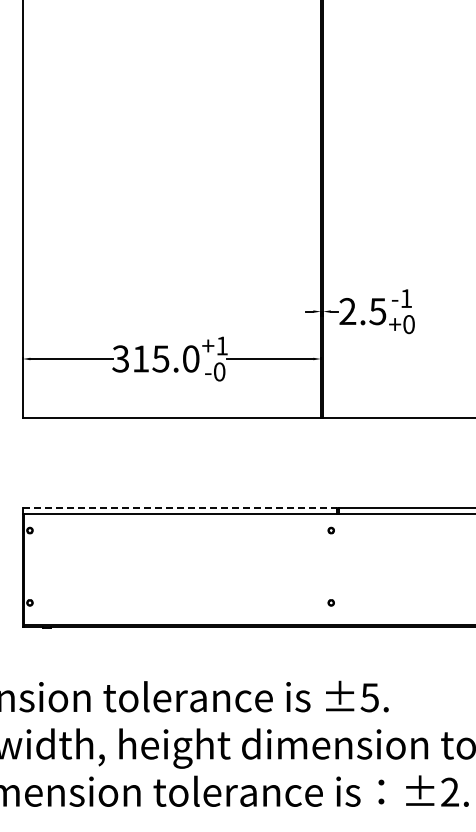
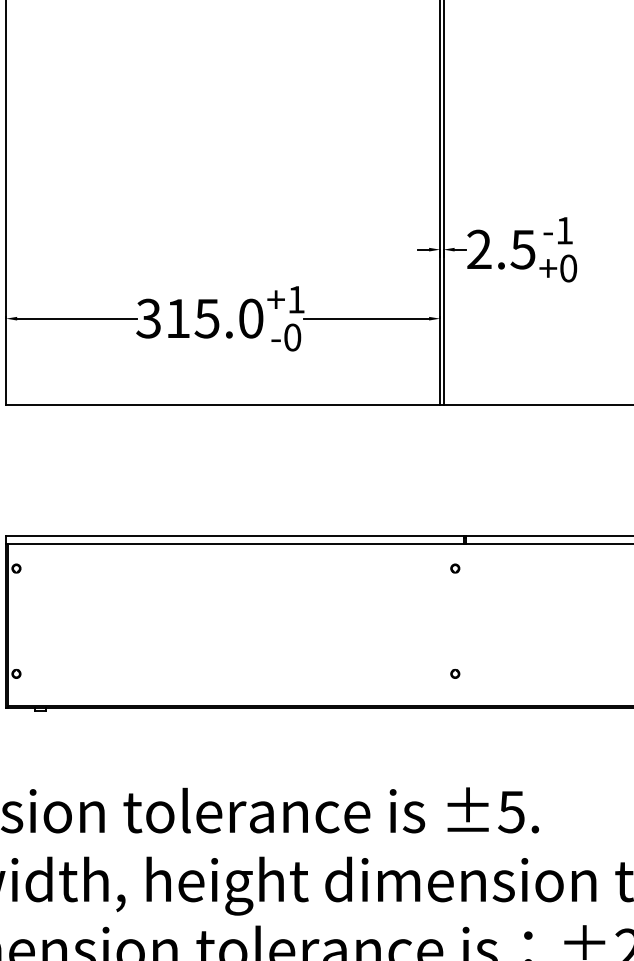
line: (180, 508) -> (235, 536), dashed -> solid

